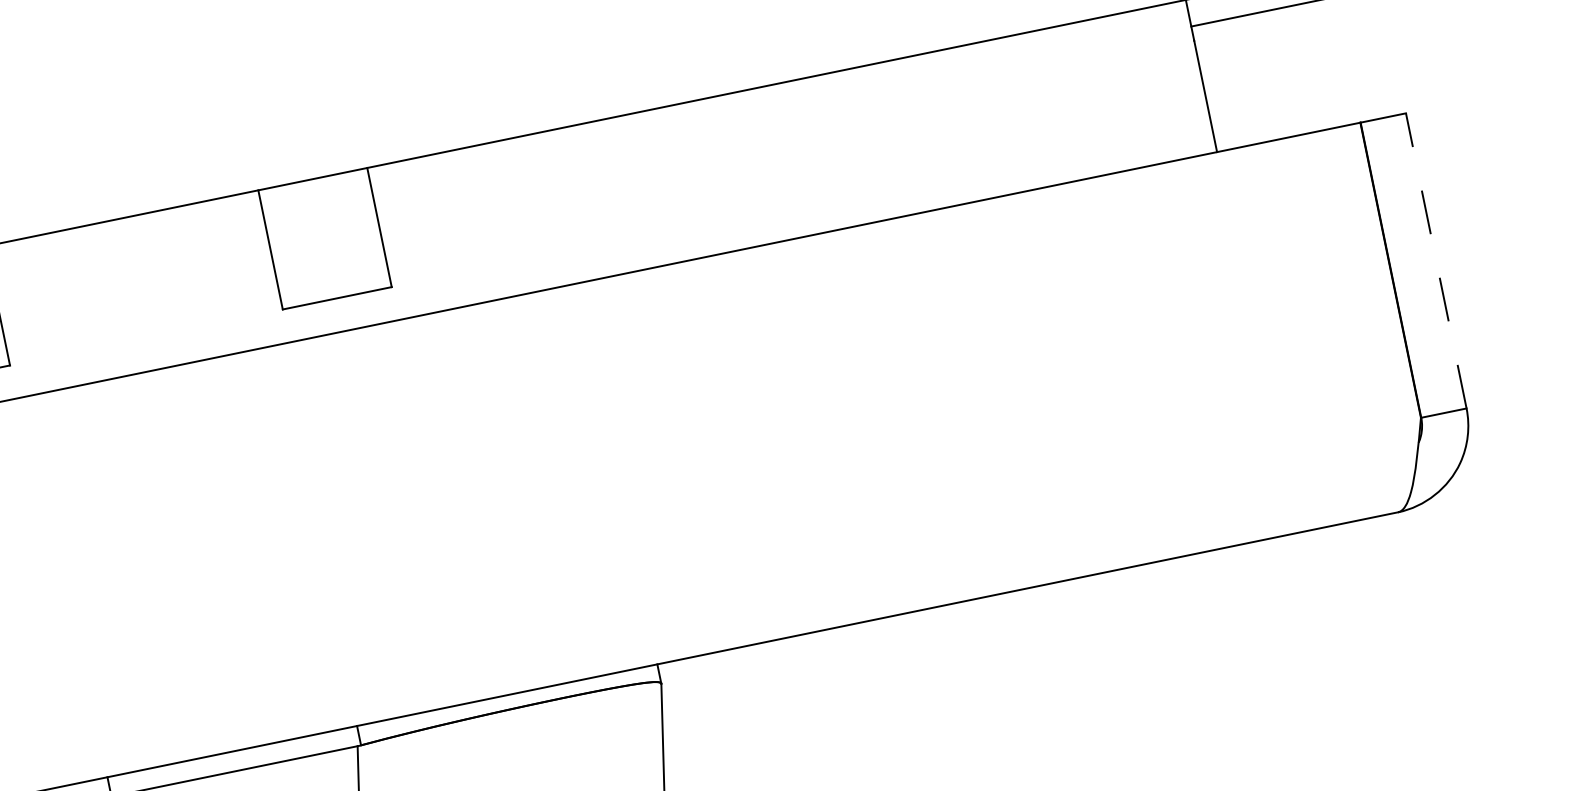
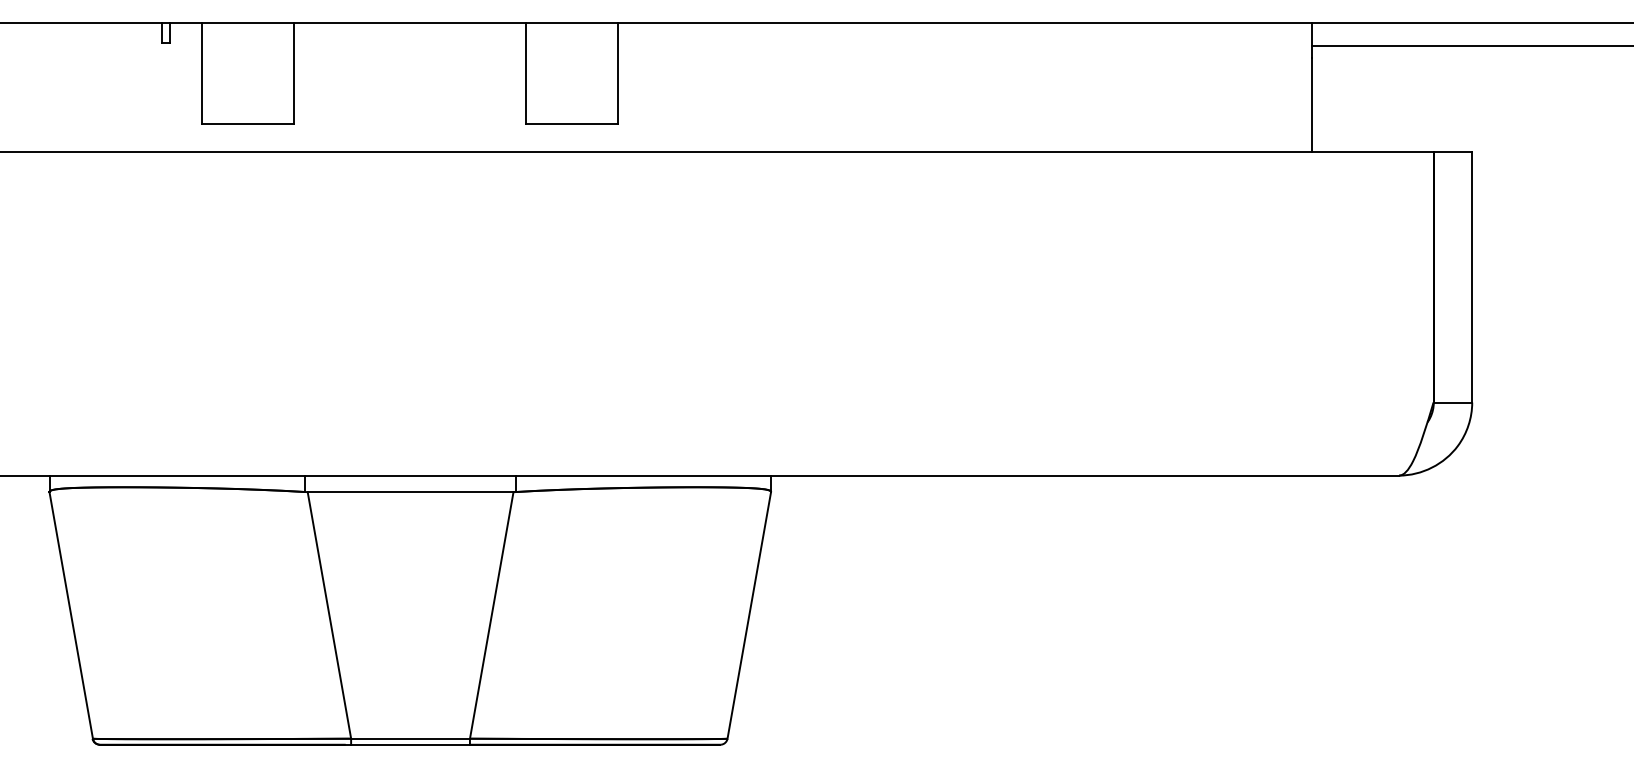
line: (1436, 259) -> (1472, 276), dashed -> solid

